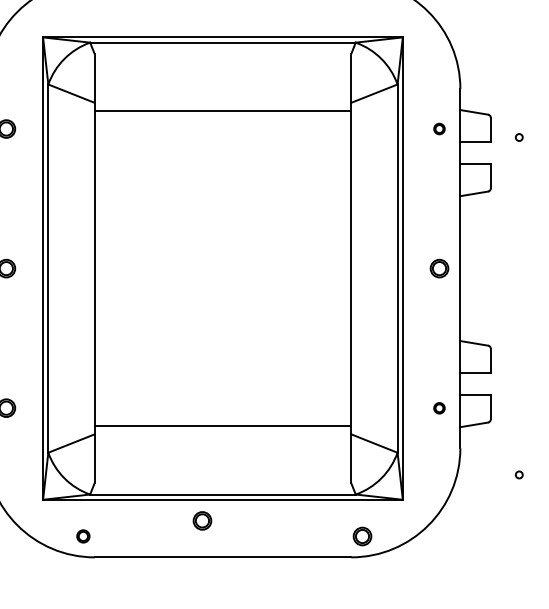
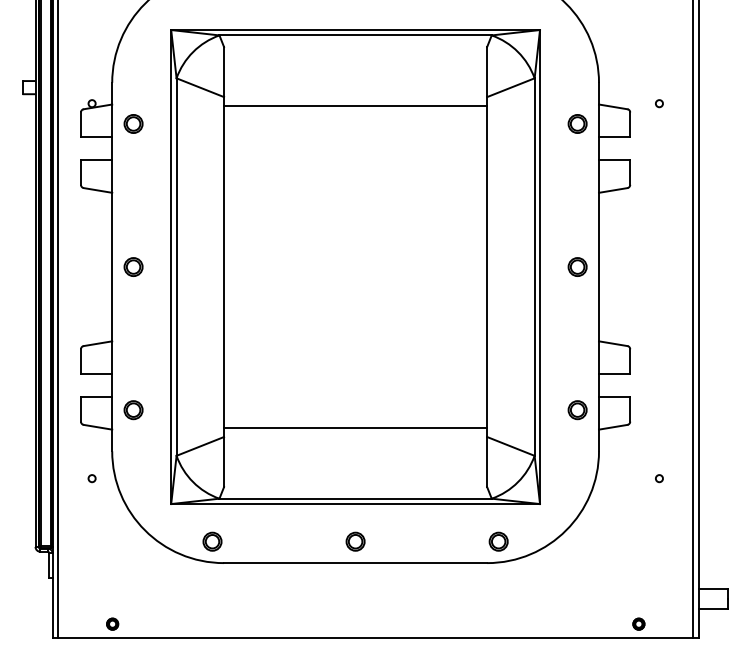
part: (439, 128) -> (577, 123), size x1.67
circle: (519, 137) -> (659, 103), moved
part: (439, 408) -> (577, 410), size x1.67
part: (202, 520) -> (355, 541), moved
part: (83, 536) -> (212, 541), size x1.43

